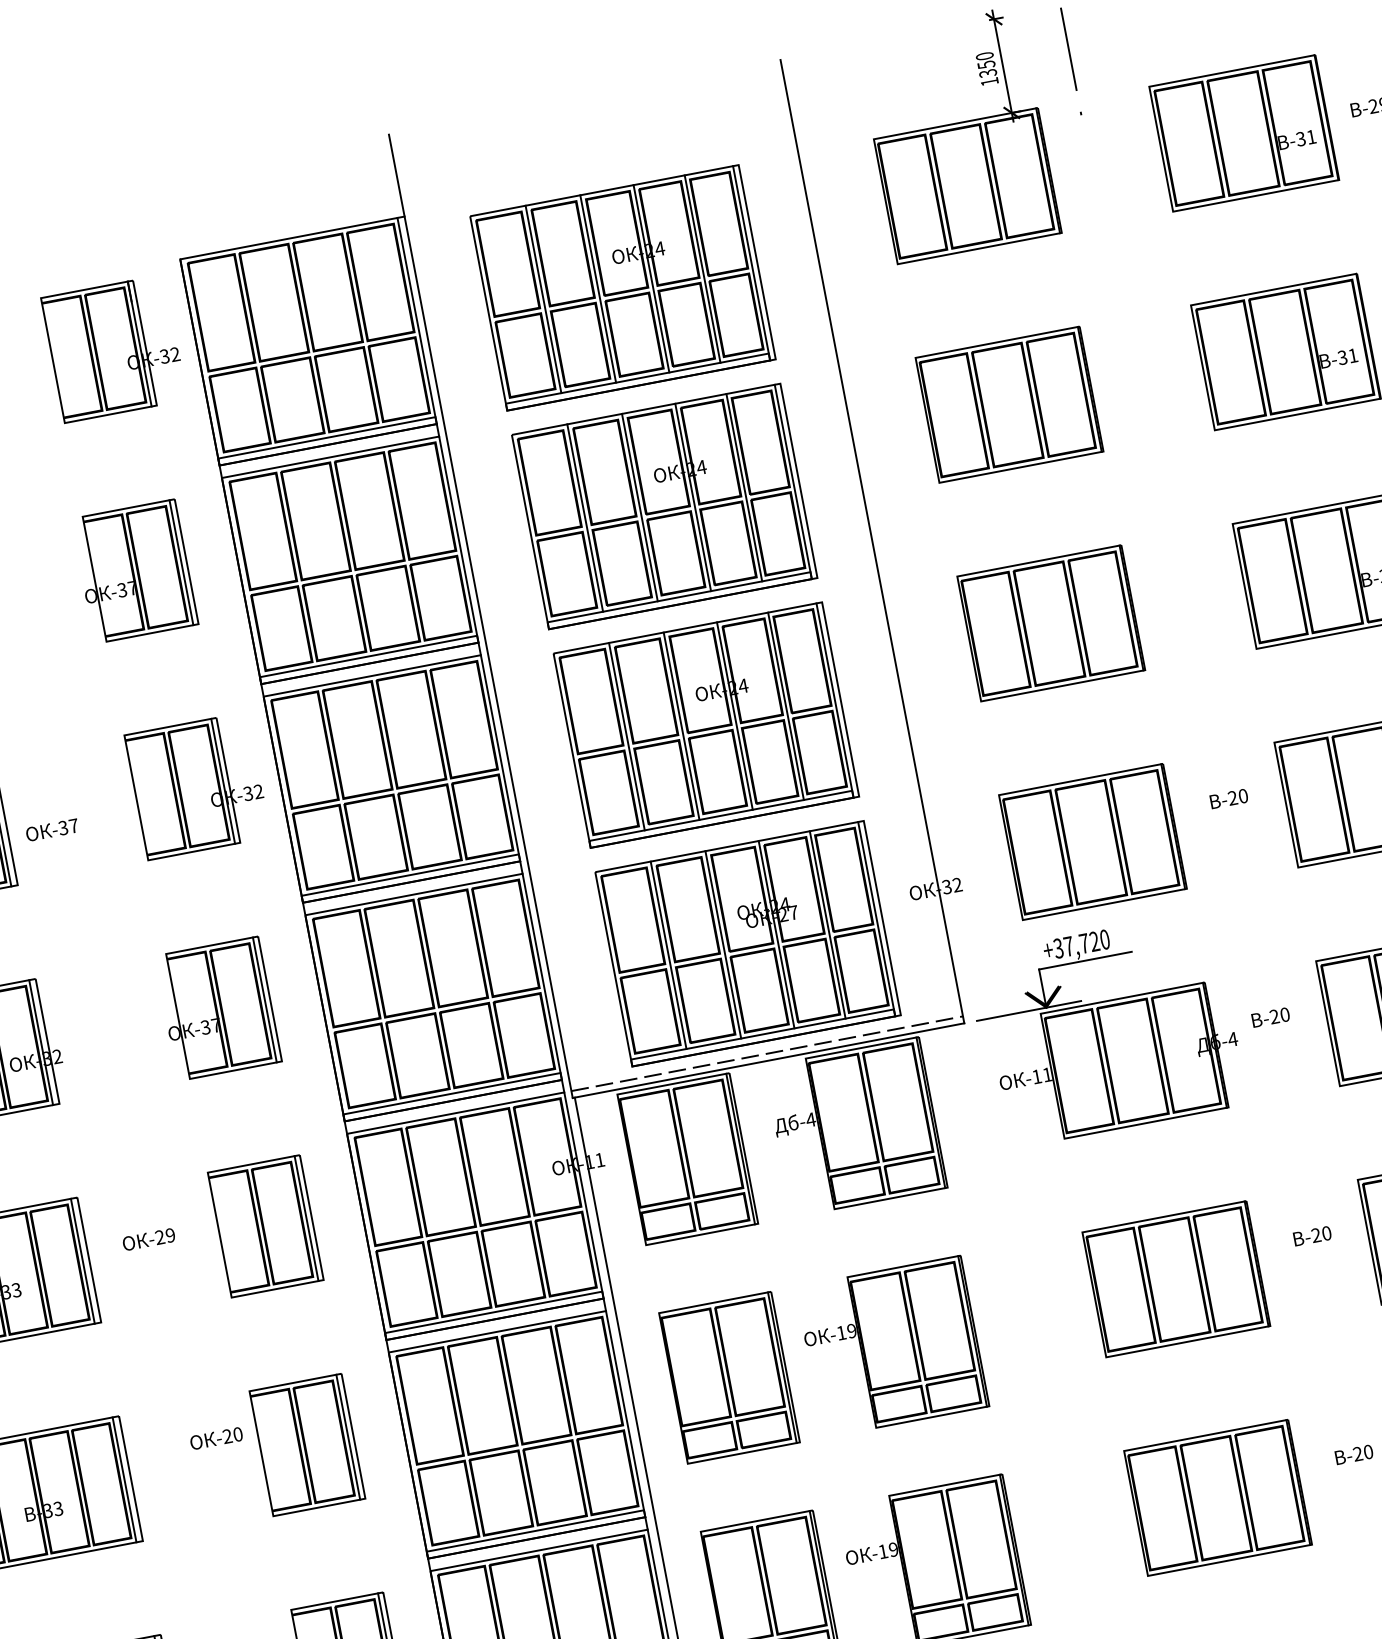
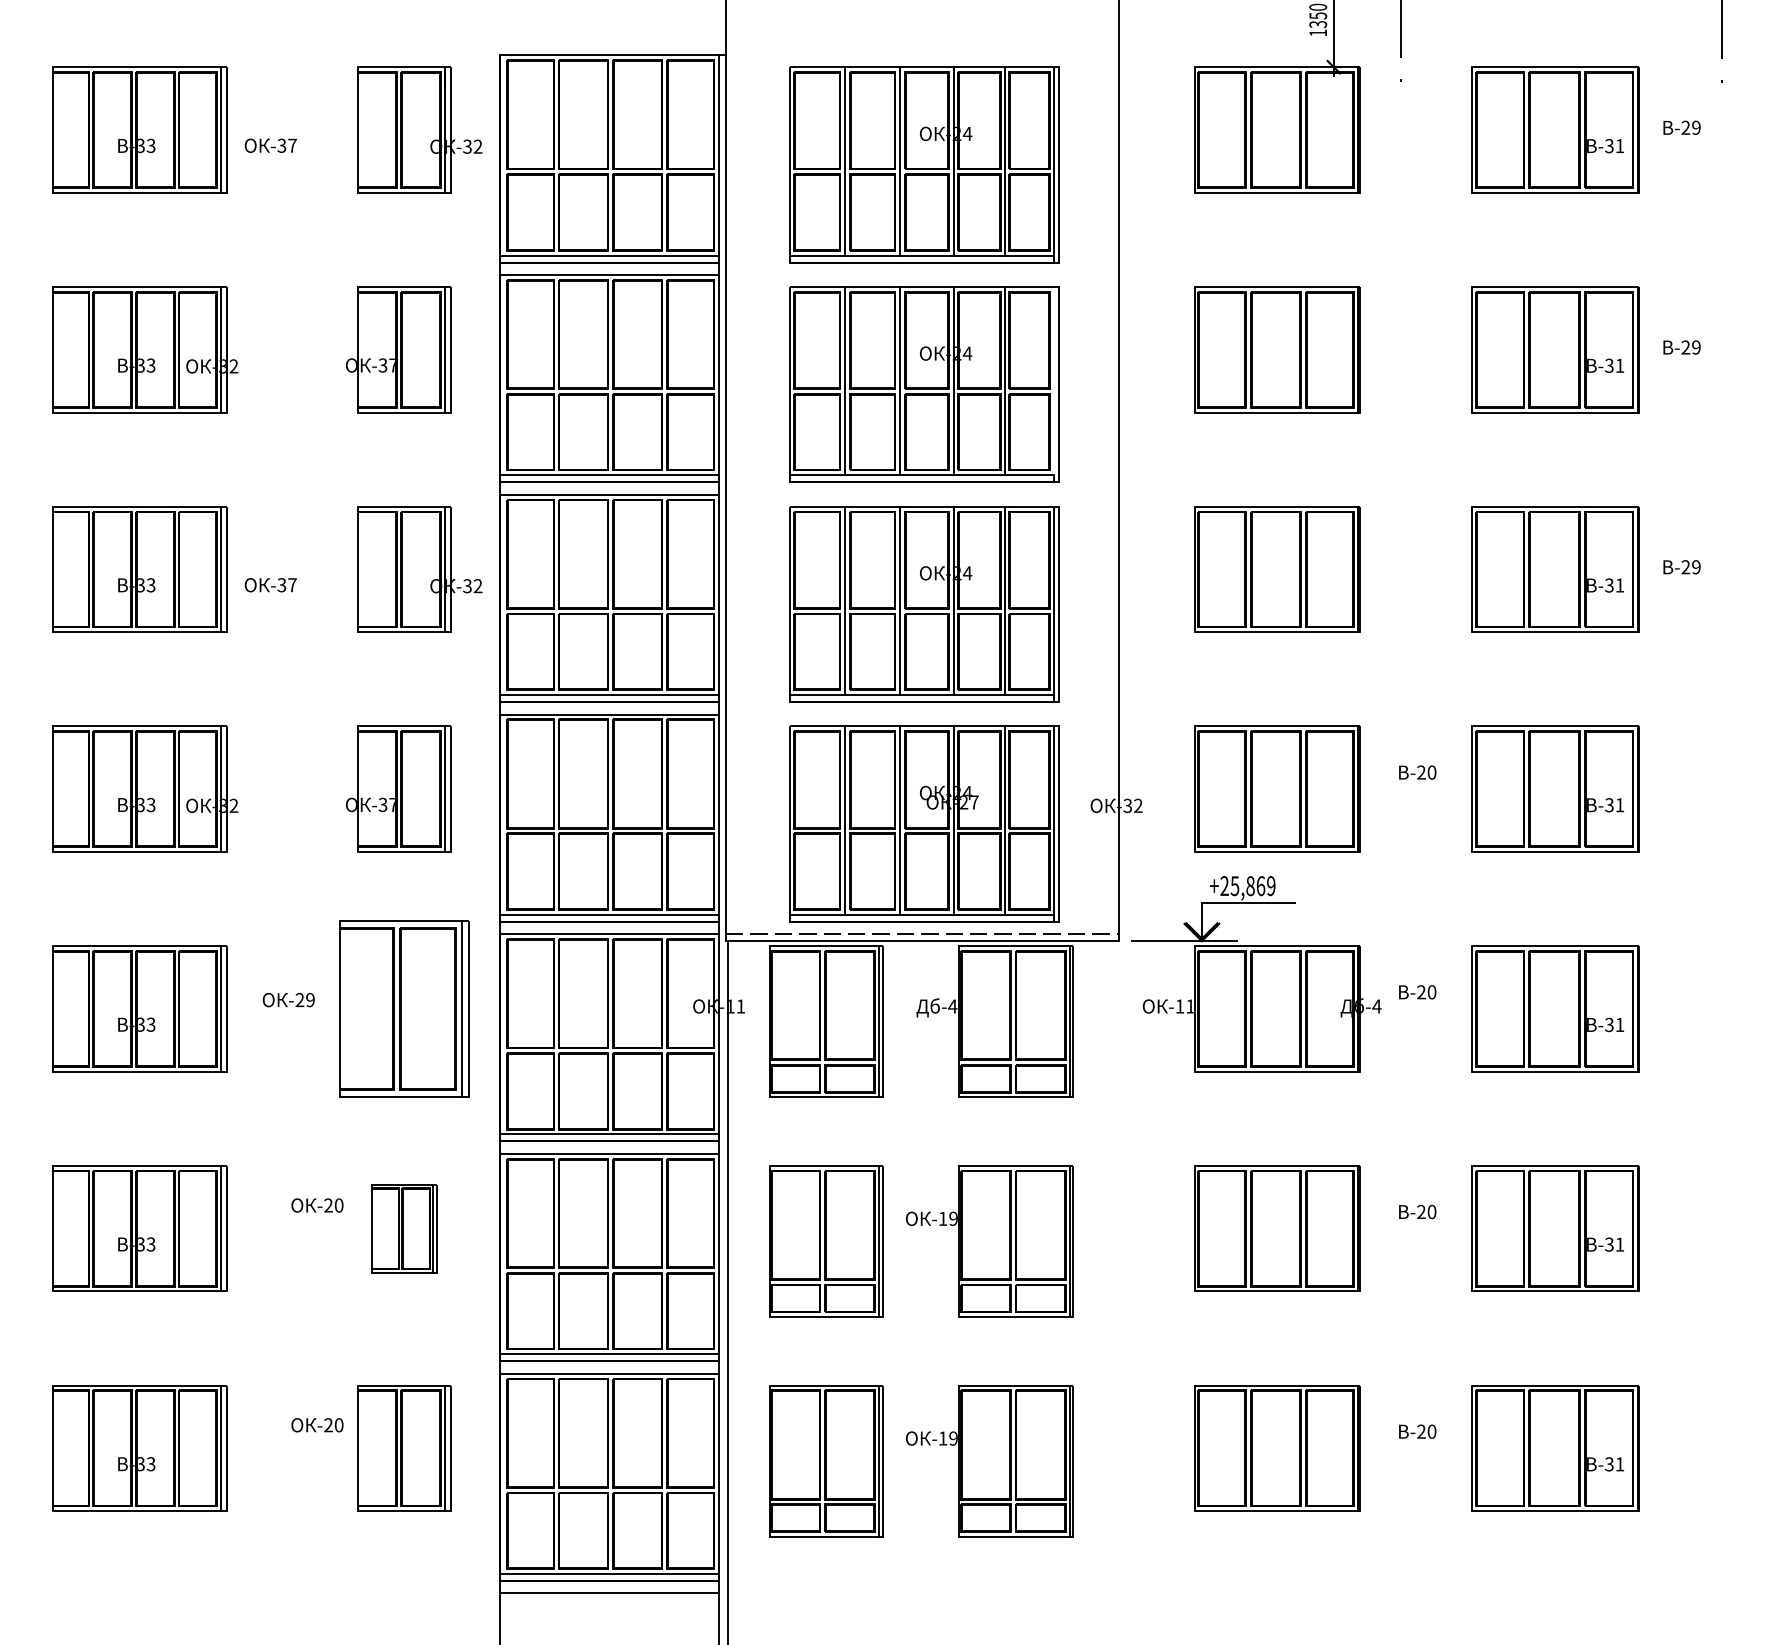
line: (793, 481) -> (1053, 384), removed
text: (1081, 944) -> (1247, 886), +37,720 -> +25,869
part: (265, 1225) -> (404, 1008), size x1.4
part: (307, 1444) -> (404, 1228), size x0.7

